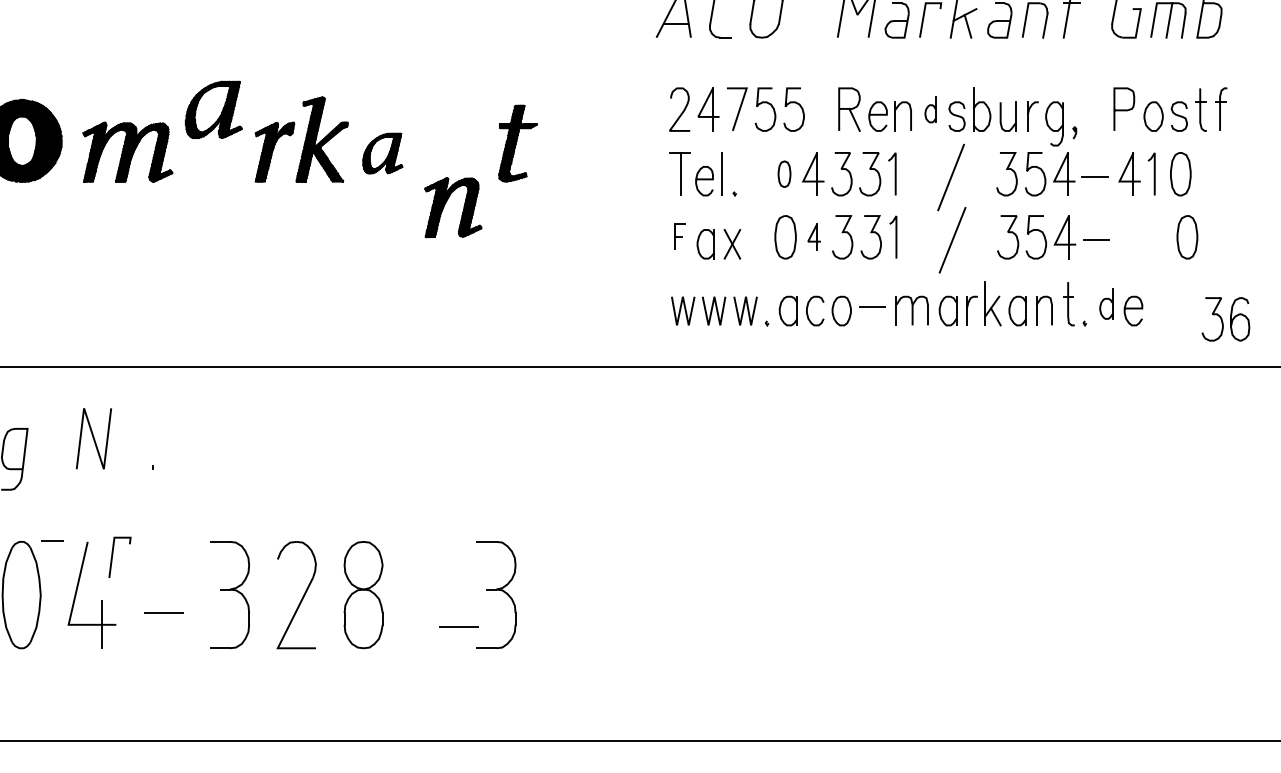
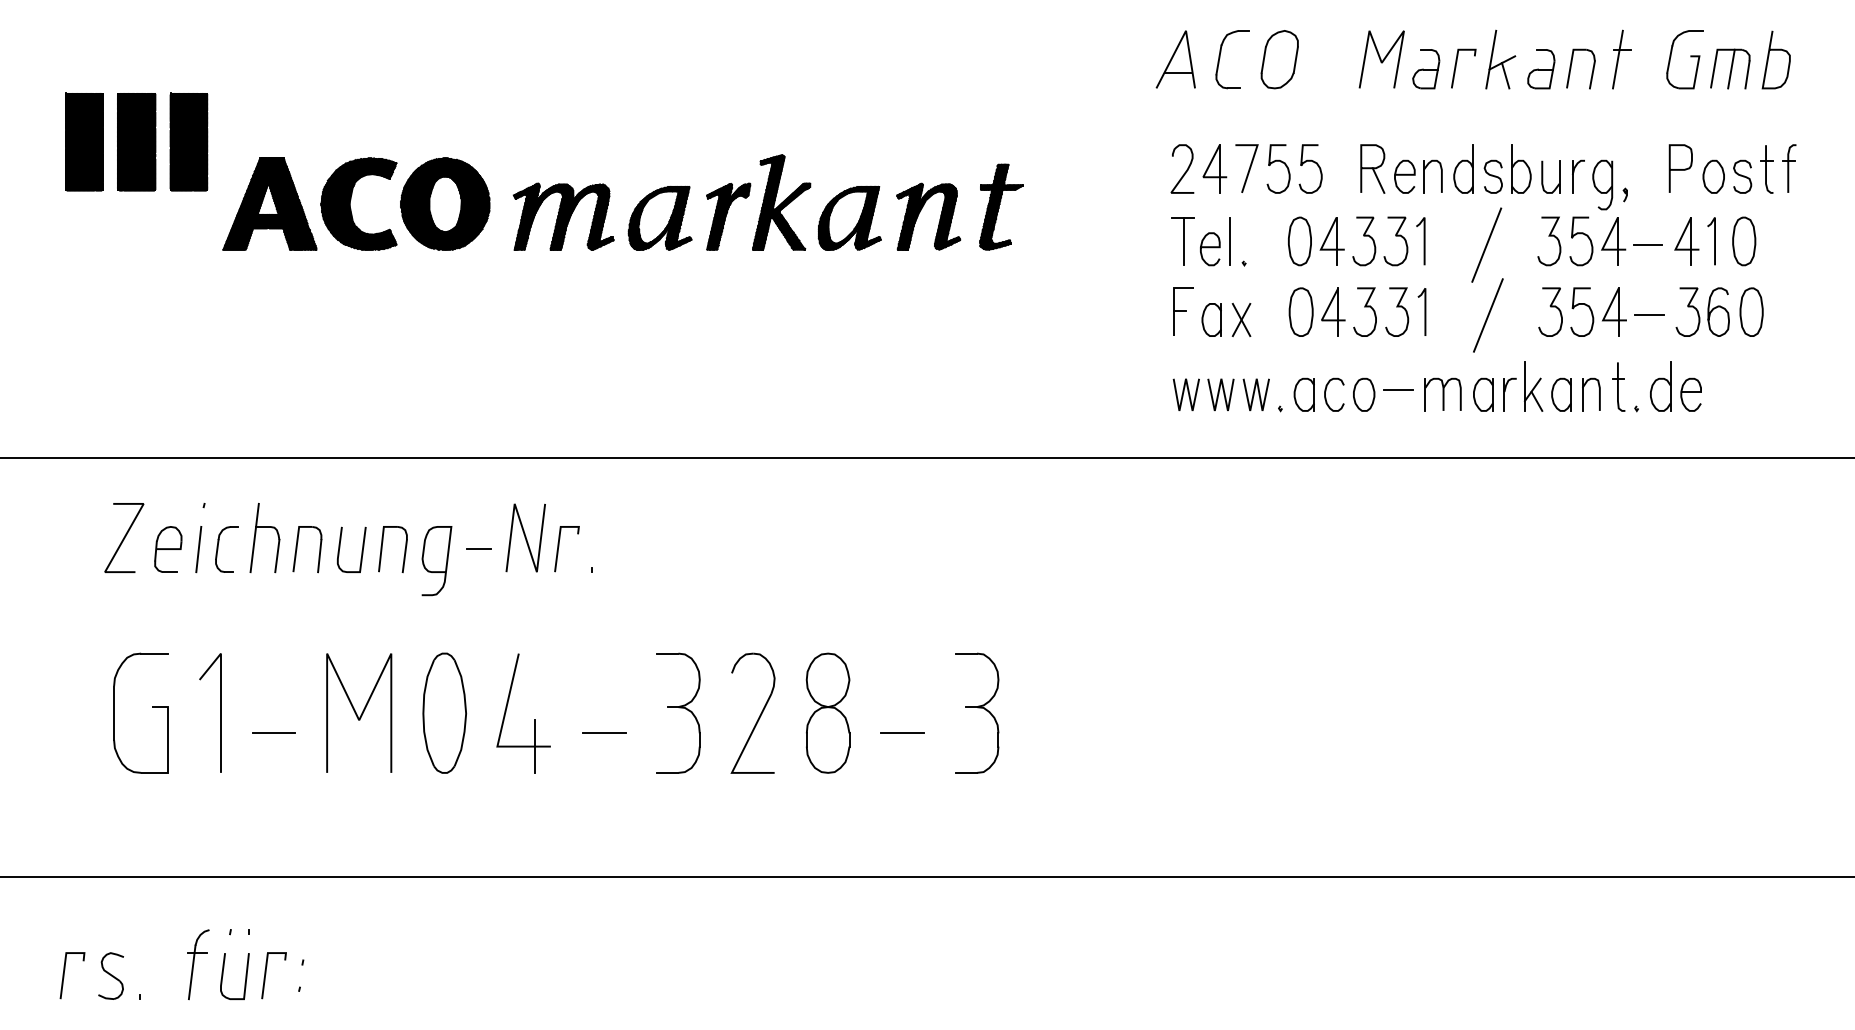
part: (213, 109) -> (659, 217), moved
part: (930, 109) -> (1463, 168), size x1.67
part: (382, 152) -> (849, 217), size x1.43
part: (784, 174) -> (1299, 241), size x1.67
part: (446, 203) -> (920, 212), moved
part: (680, 236) -> (1183, 311), size x1.67
part: (814, 236) -> (1333, 311), size x1.67
part: (1106, 303) -> (1660, 386), size x1.43
part: (1225, 318) -> (1702, 311), moved
line: (51, 539) -> (478, 548), moved
line: (113, 556) -> (559, 547), moved
line: (459, 626) -> (902, 732), moved

